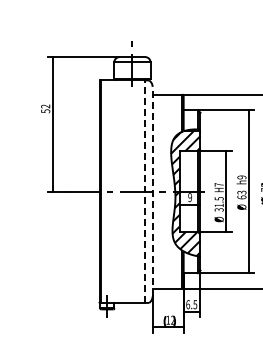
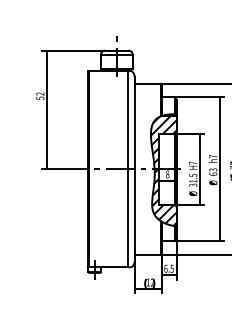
text: (241, 177) -> (212, 156), h9 -> h7
line: (144, 191) -> (127, 169), dashed -> solid
line: (152, 191) -> (134, 169), dashed -> solid
text: (190, 197) -> (168, 174), 9 -> 8

